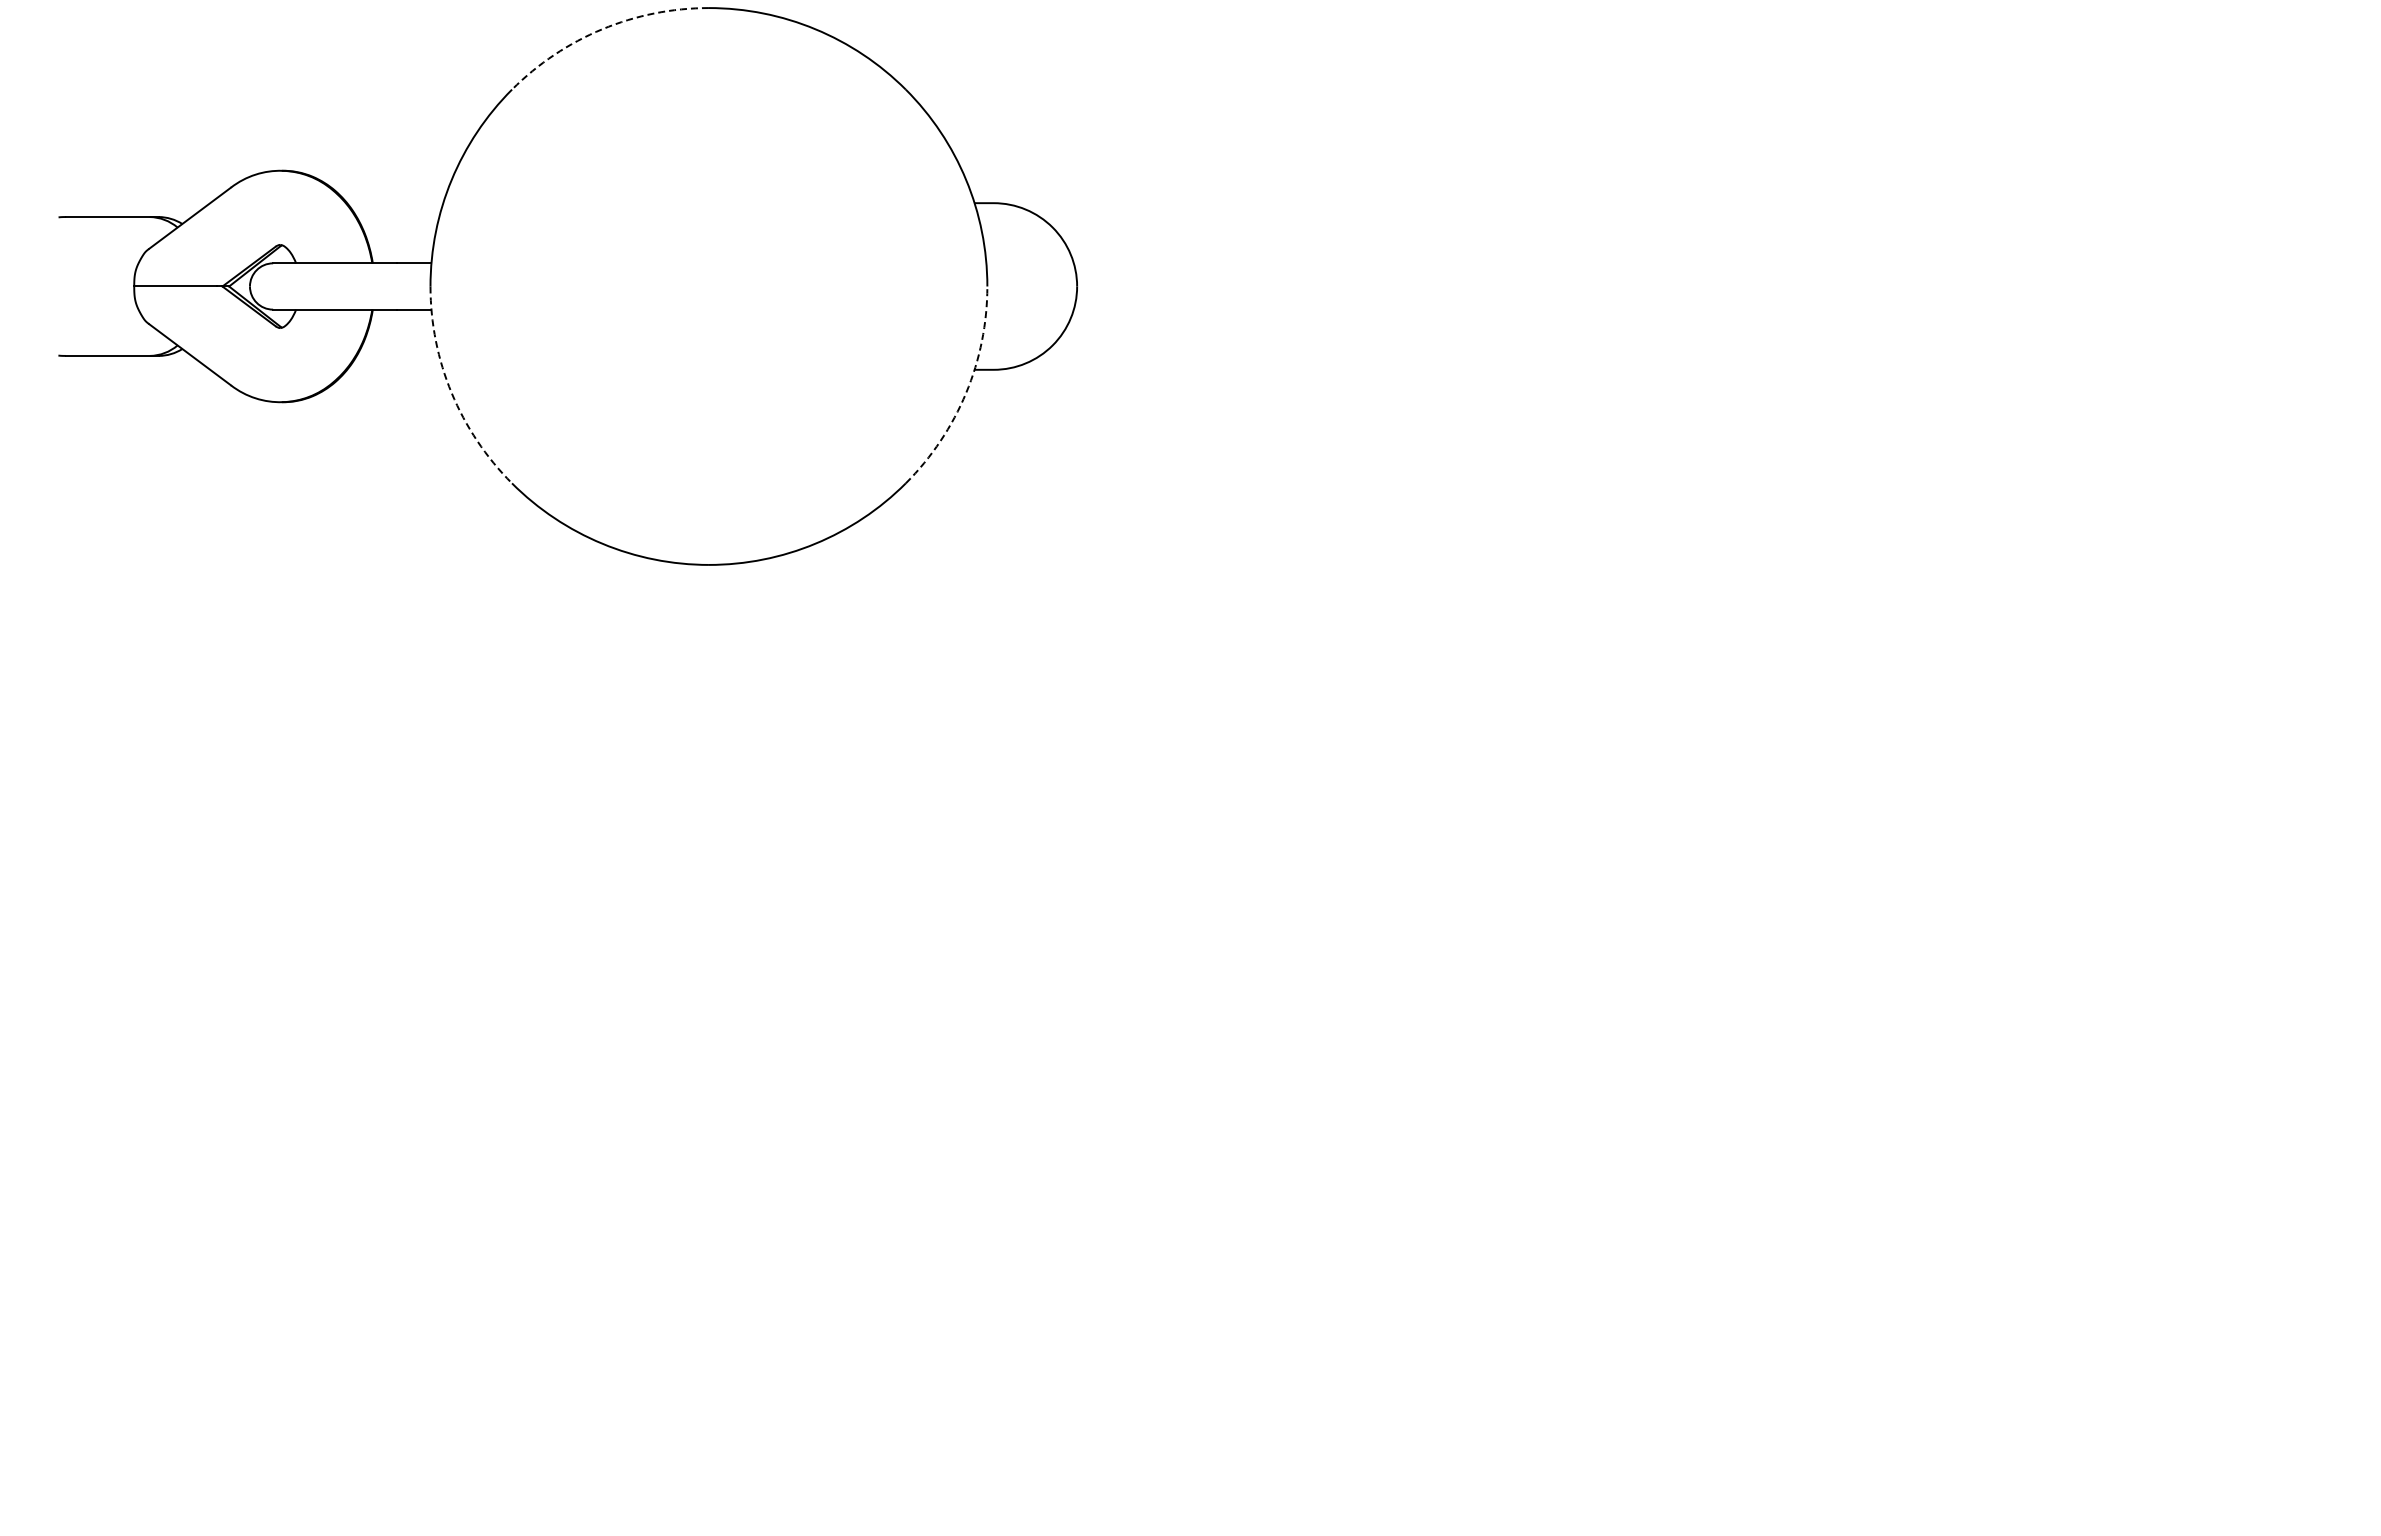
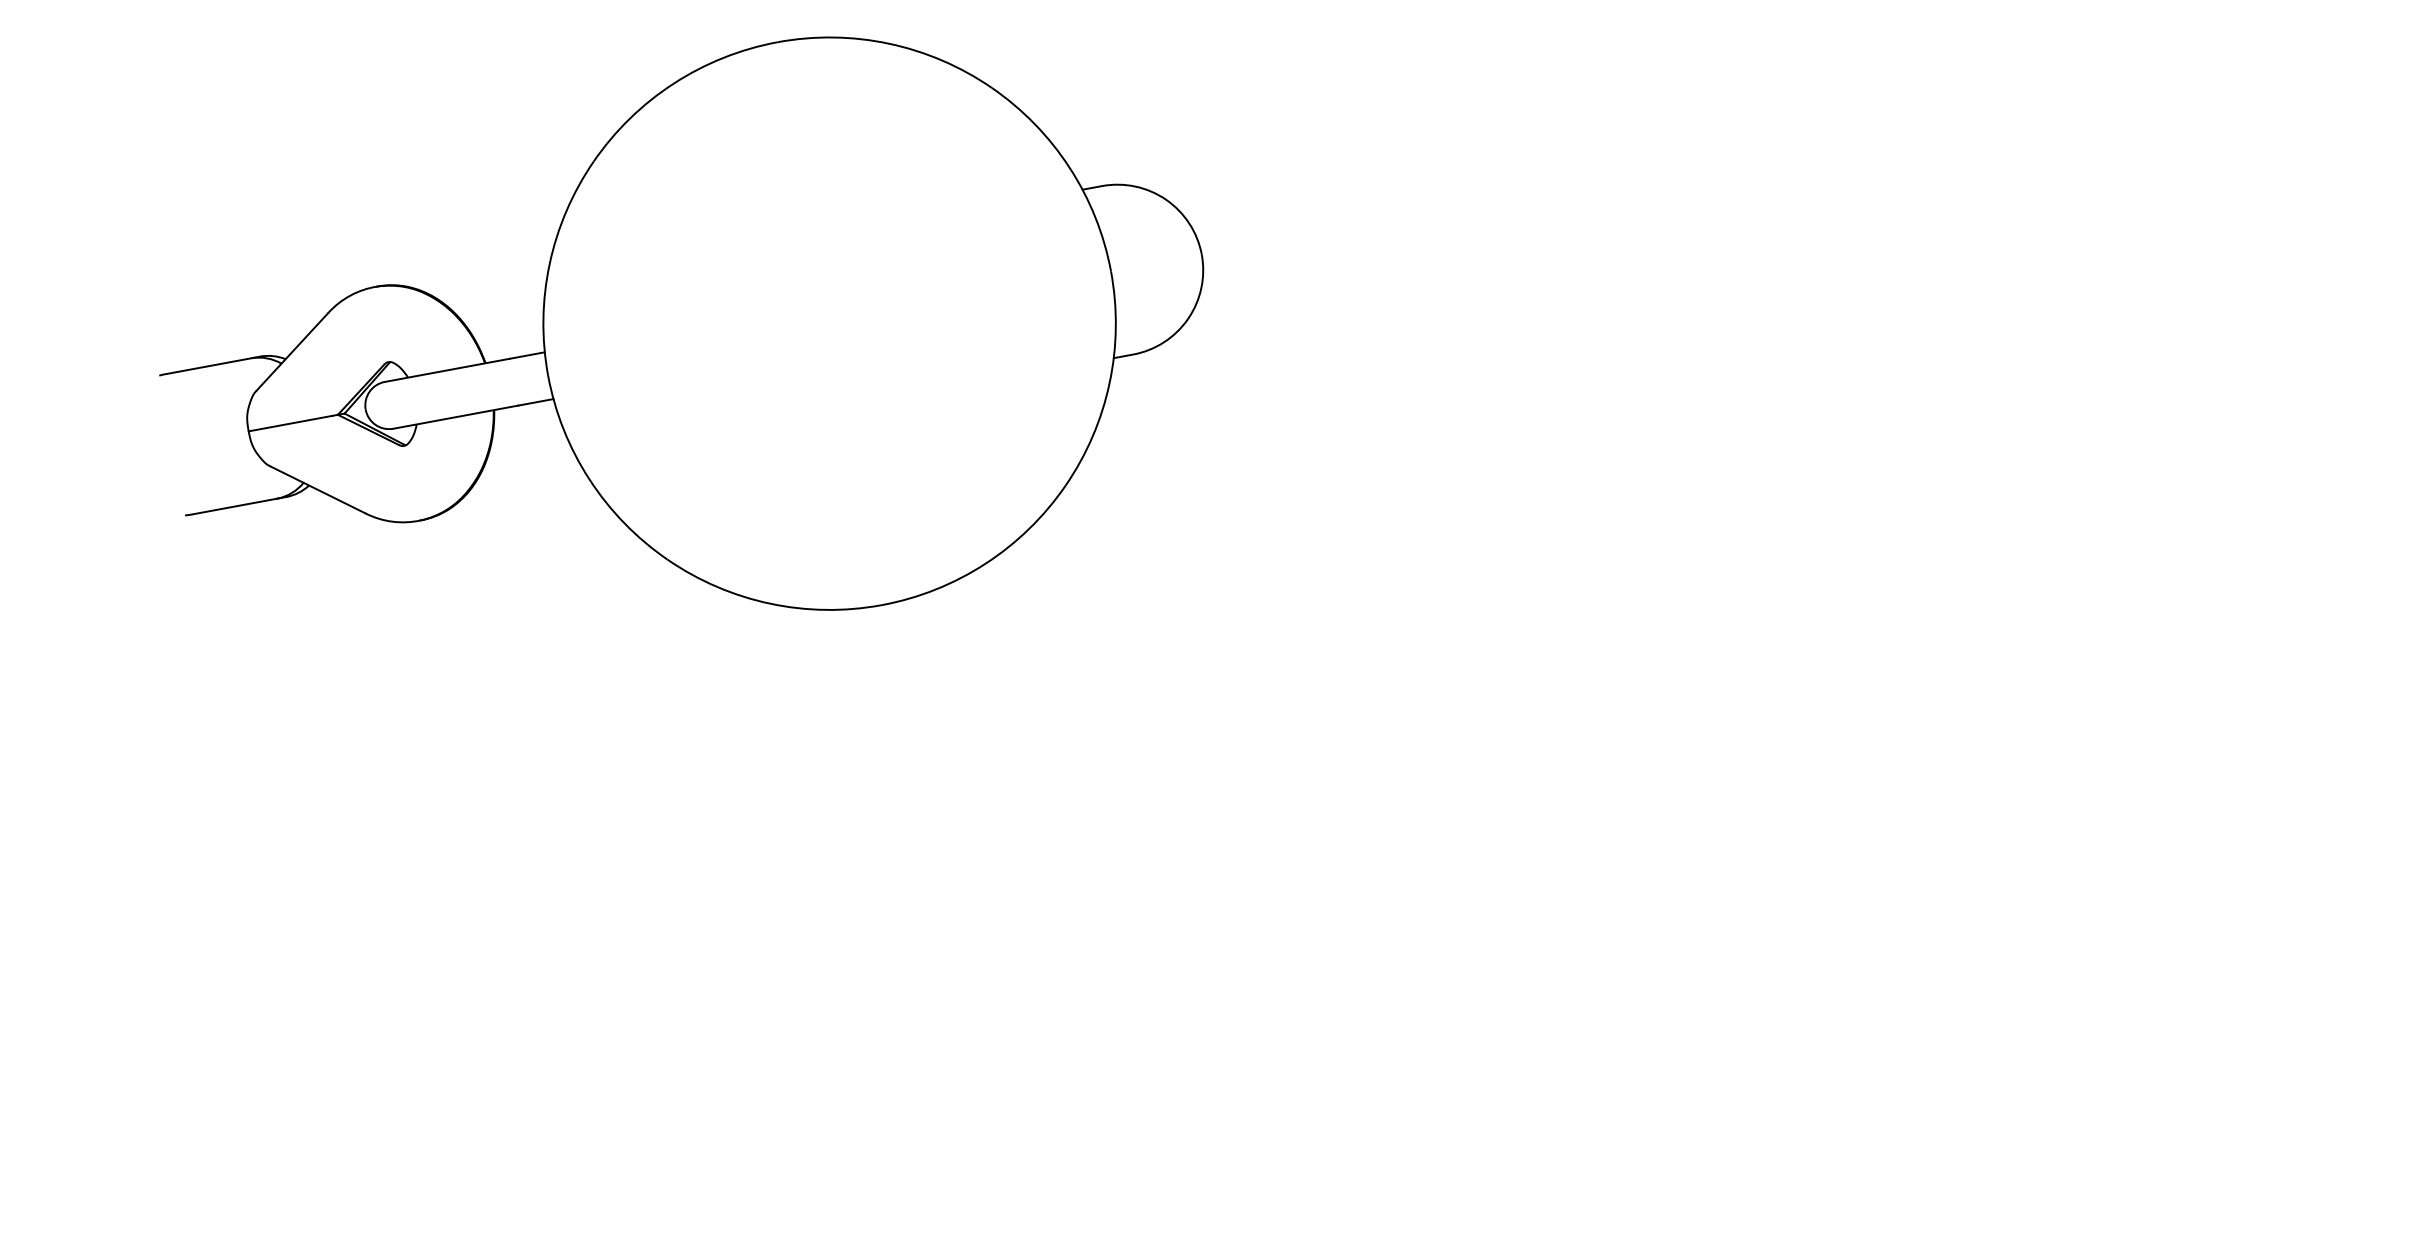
arc: (602, 29) -> (673, 83), dashed -> solid
arc: (451, 393) -> (589, 480), dashed -> solid
arc: (966, 393) -> (1110, 383), dashed -> solid

